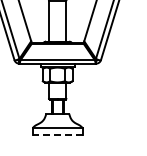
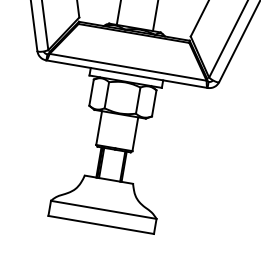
line: (57, 135) -> (100, 225), dashed -> solid

